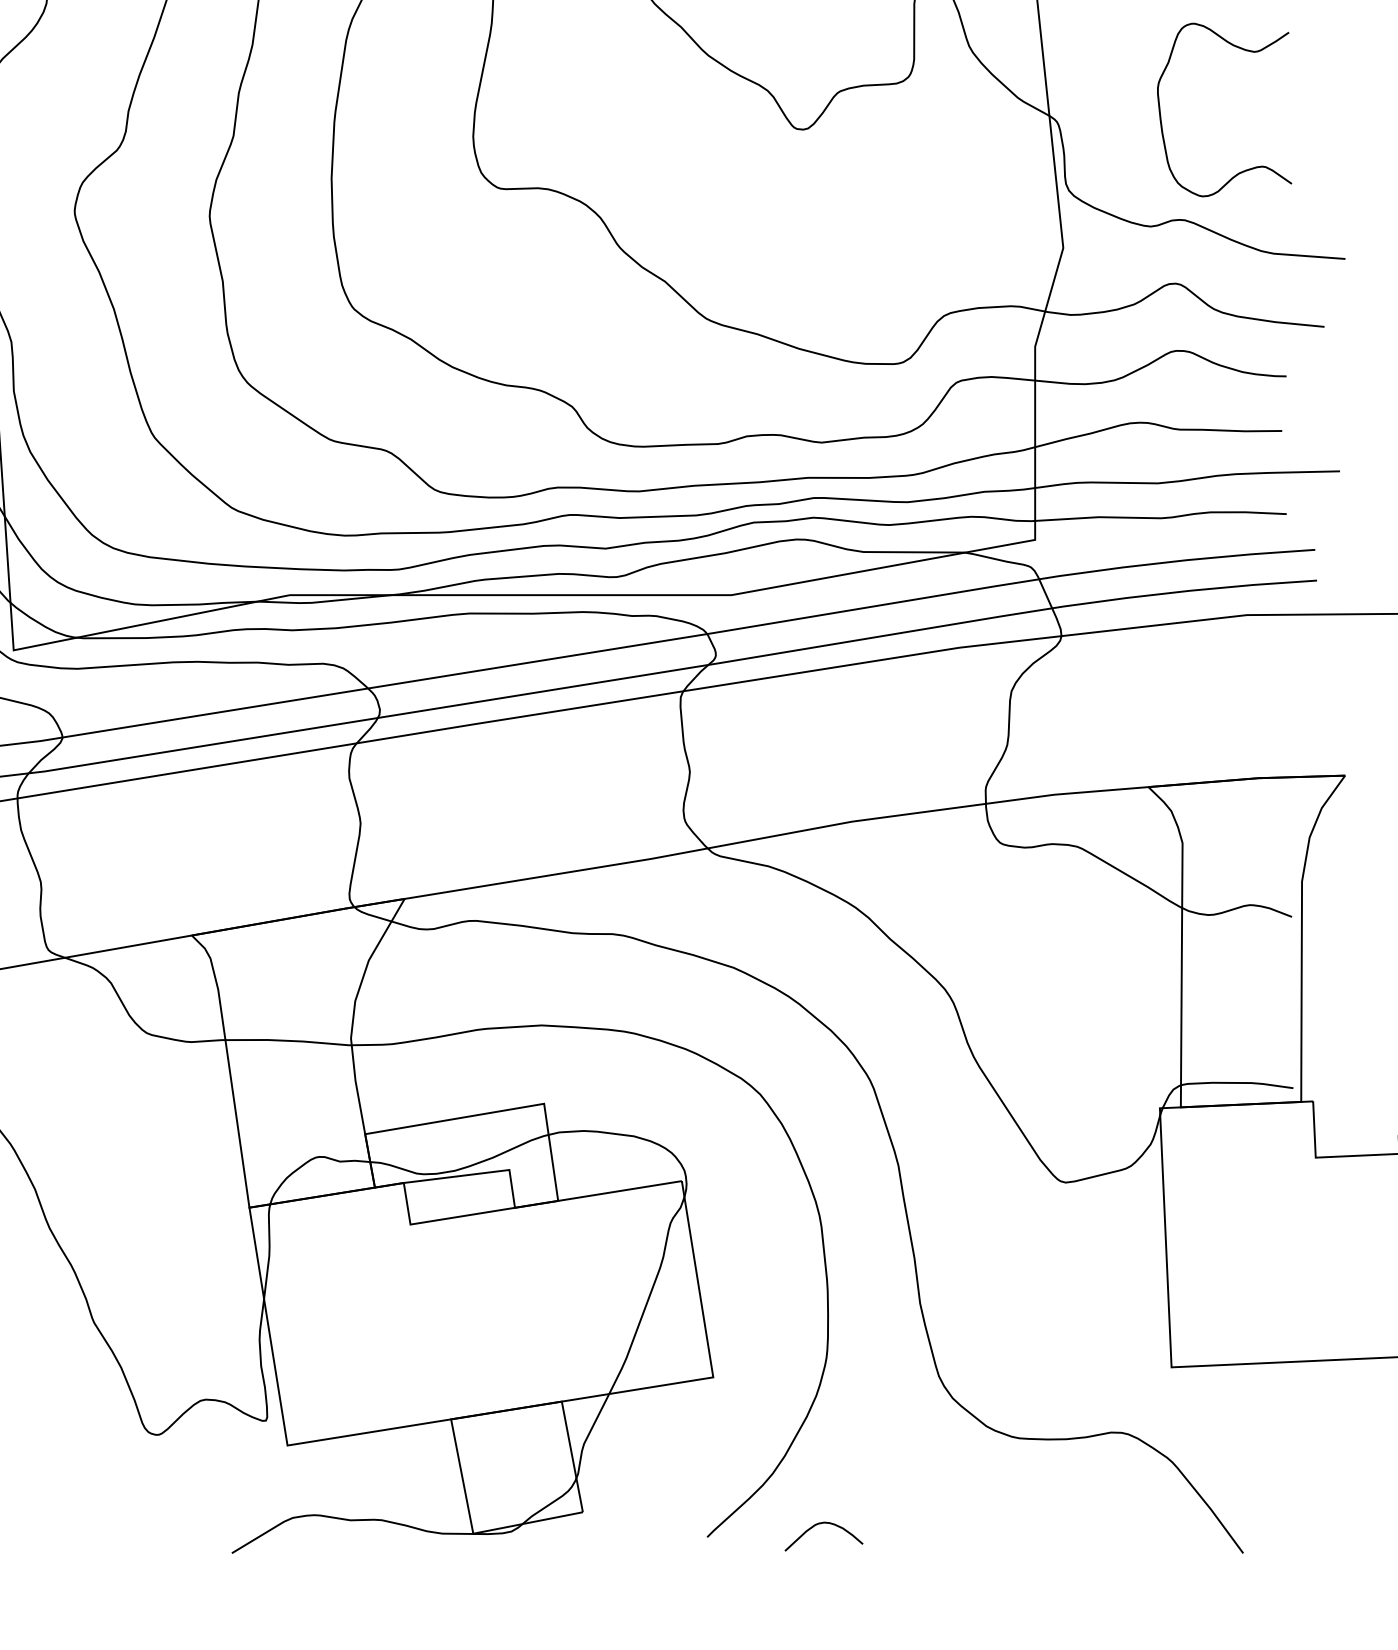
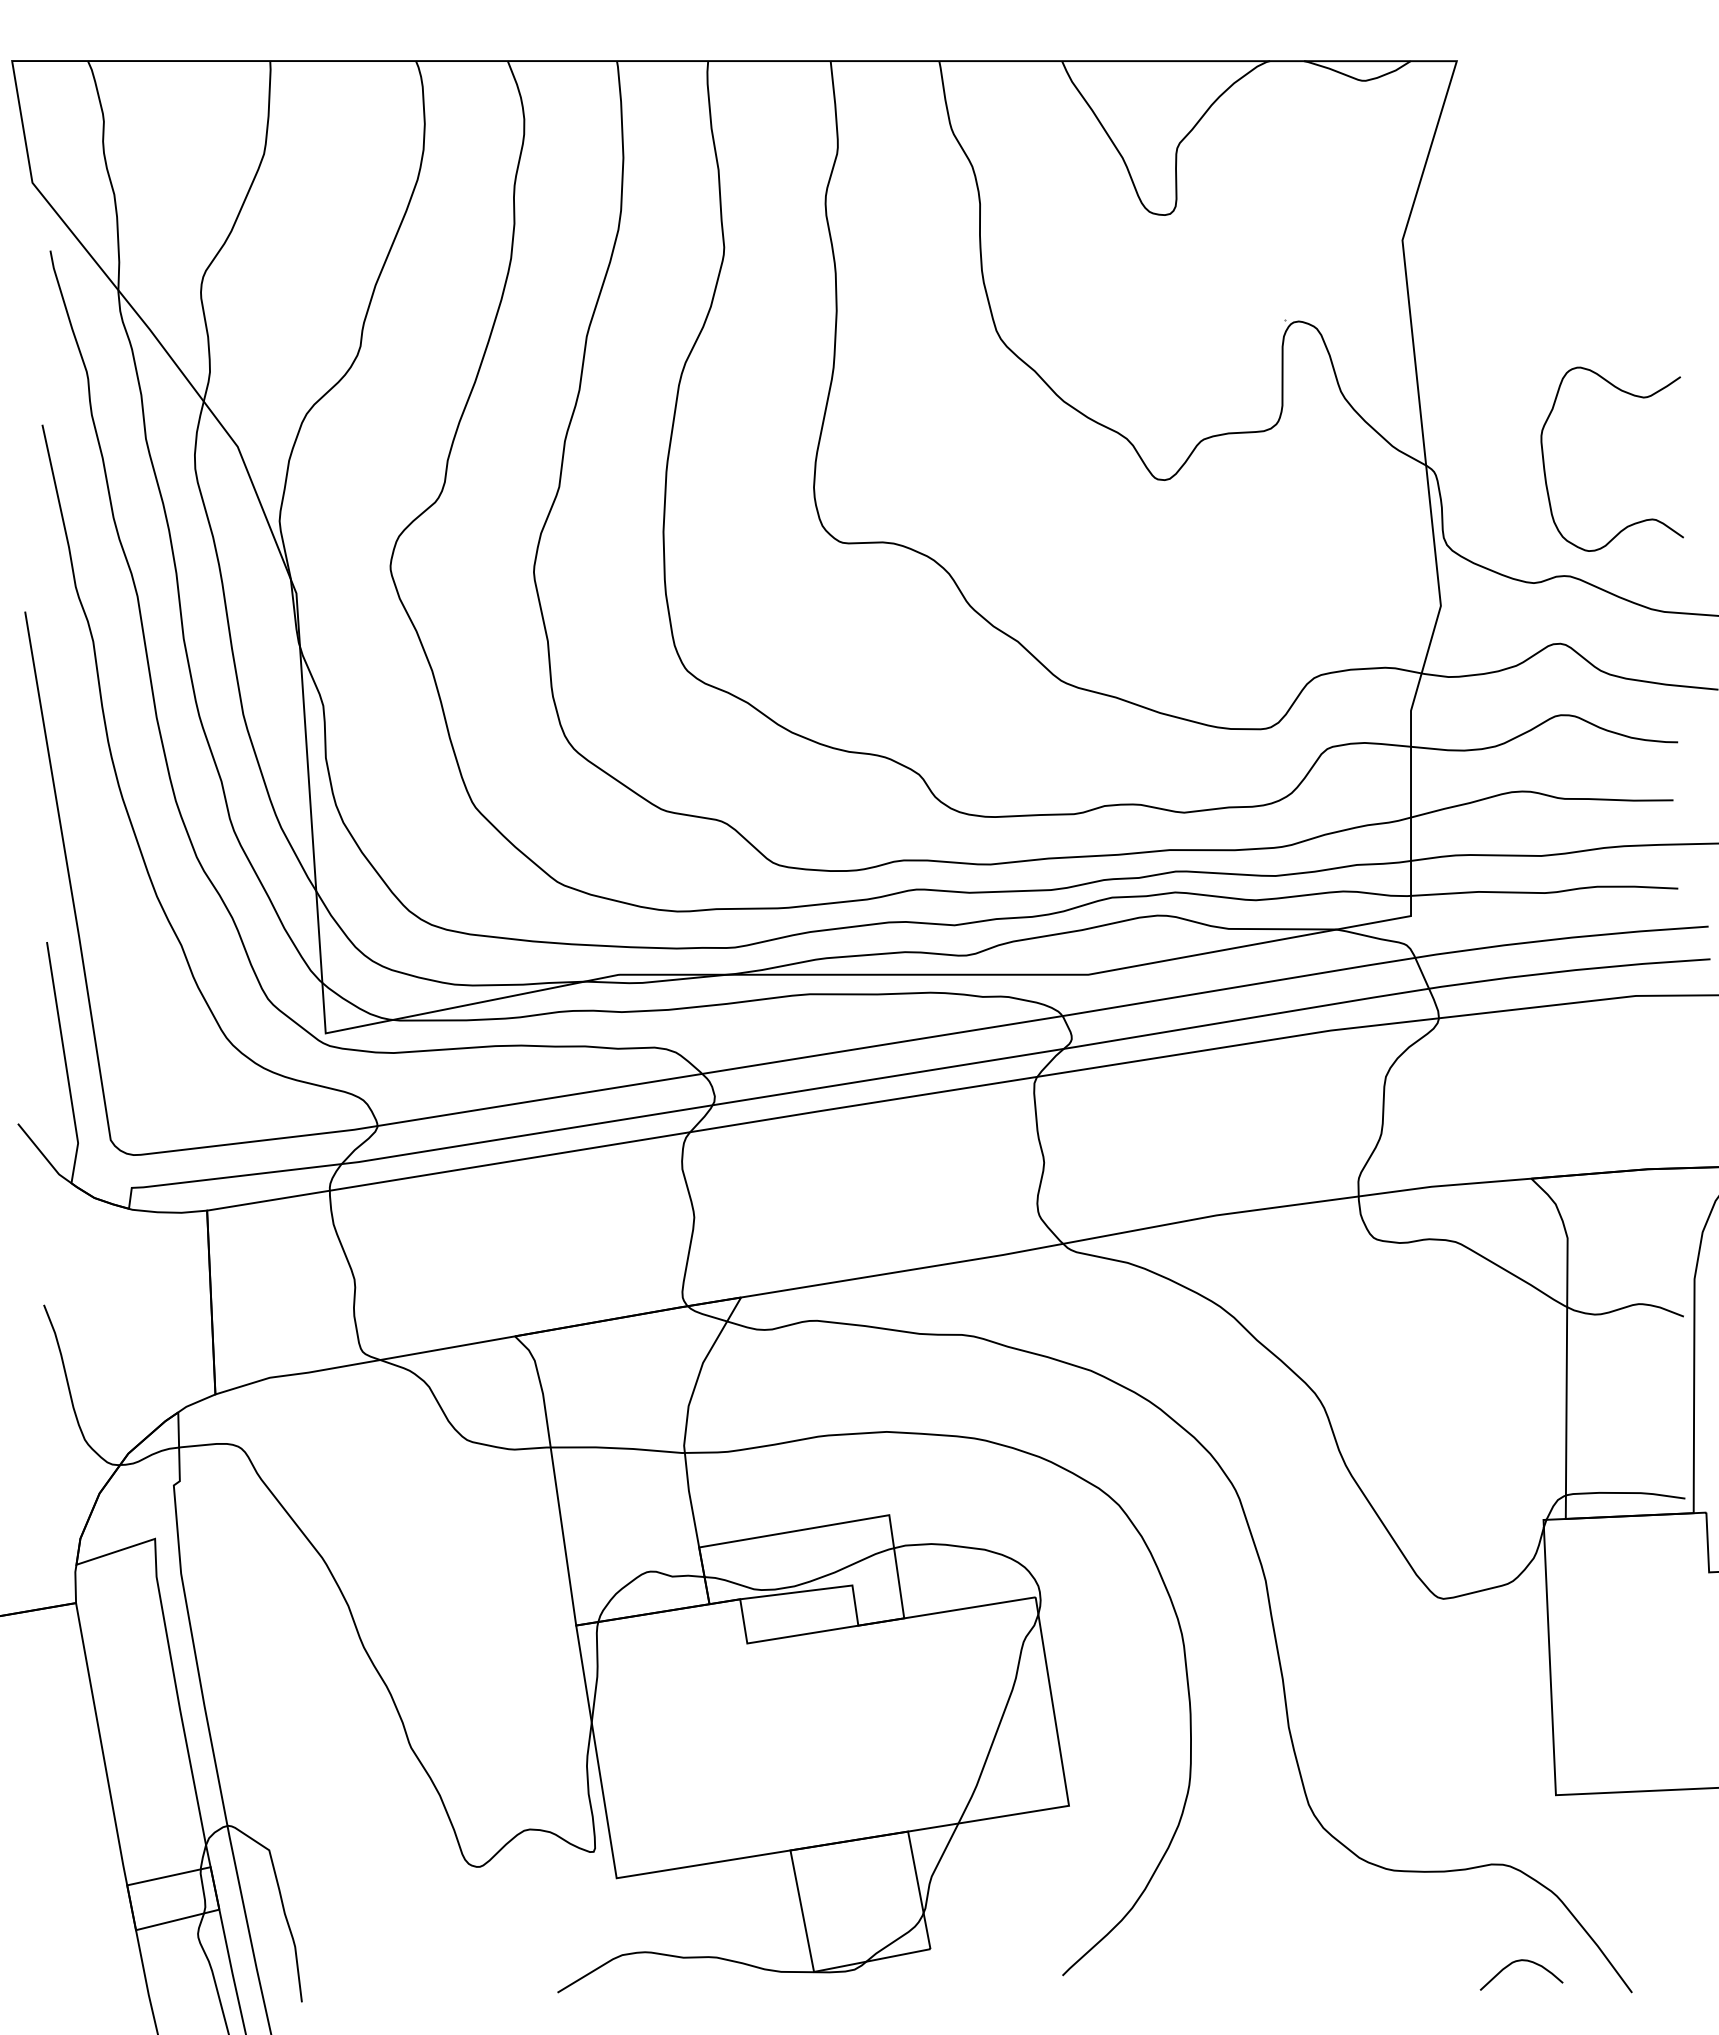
curve: (823, 1523) -> (1521, 1961), moved

